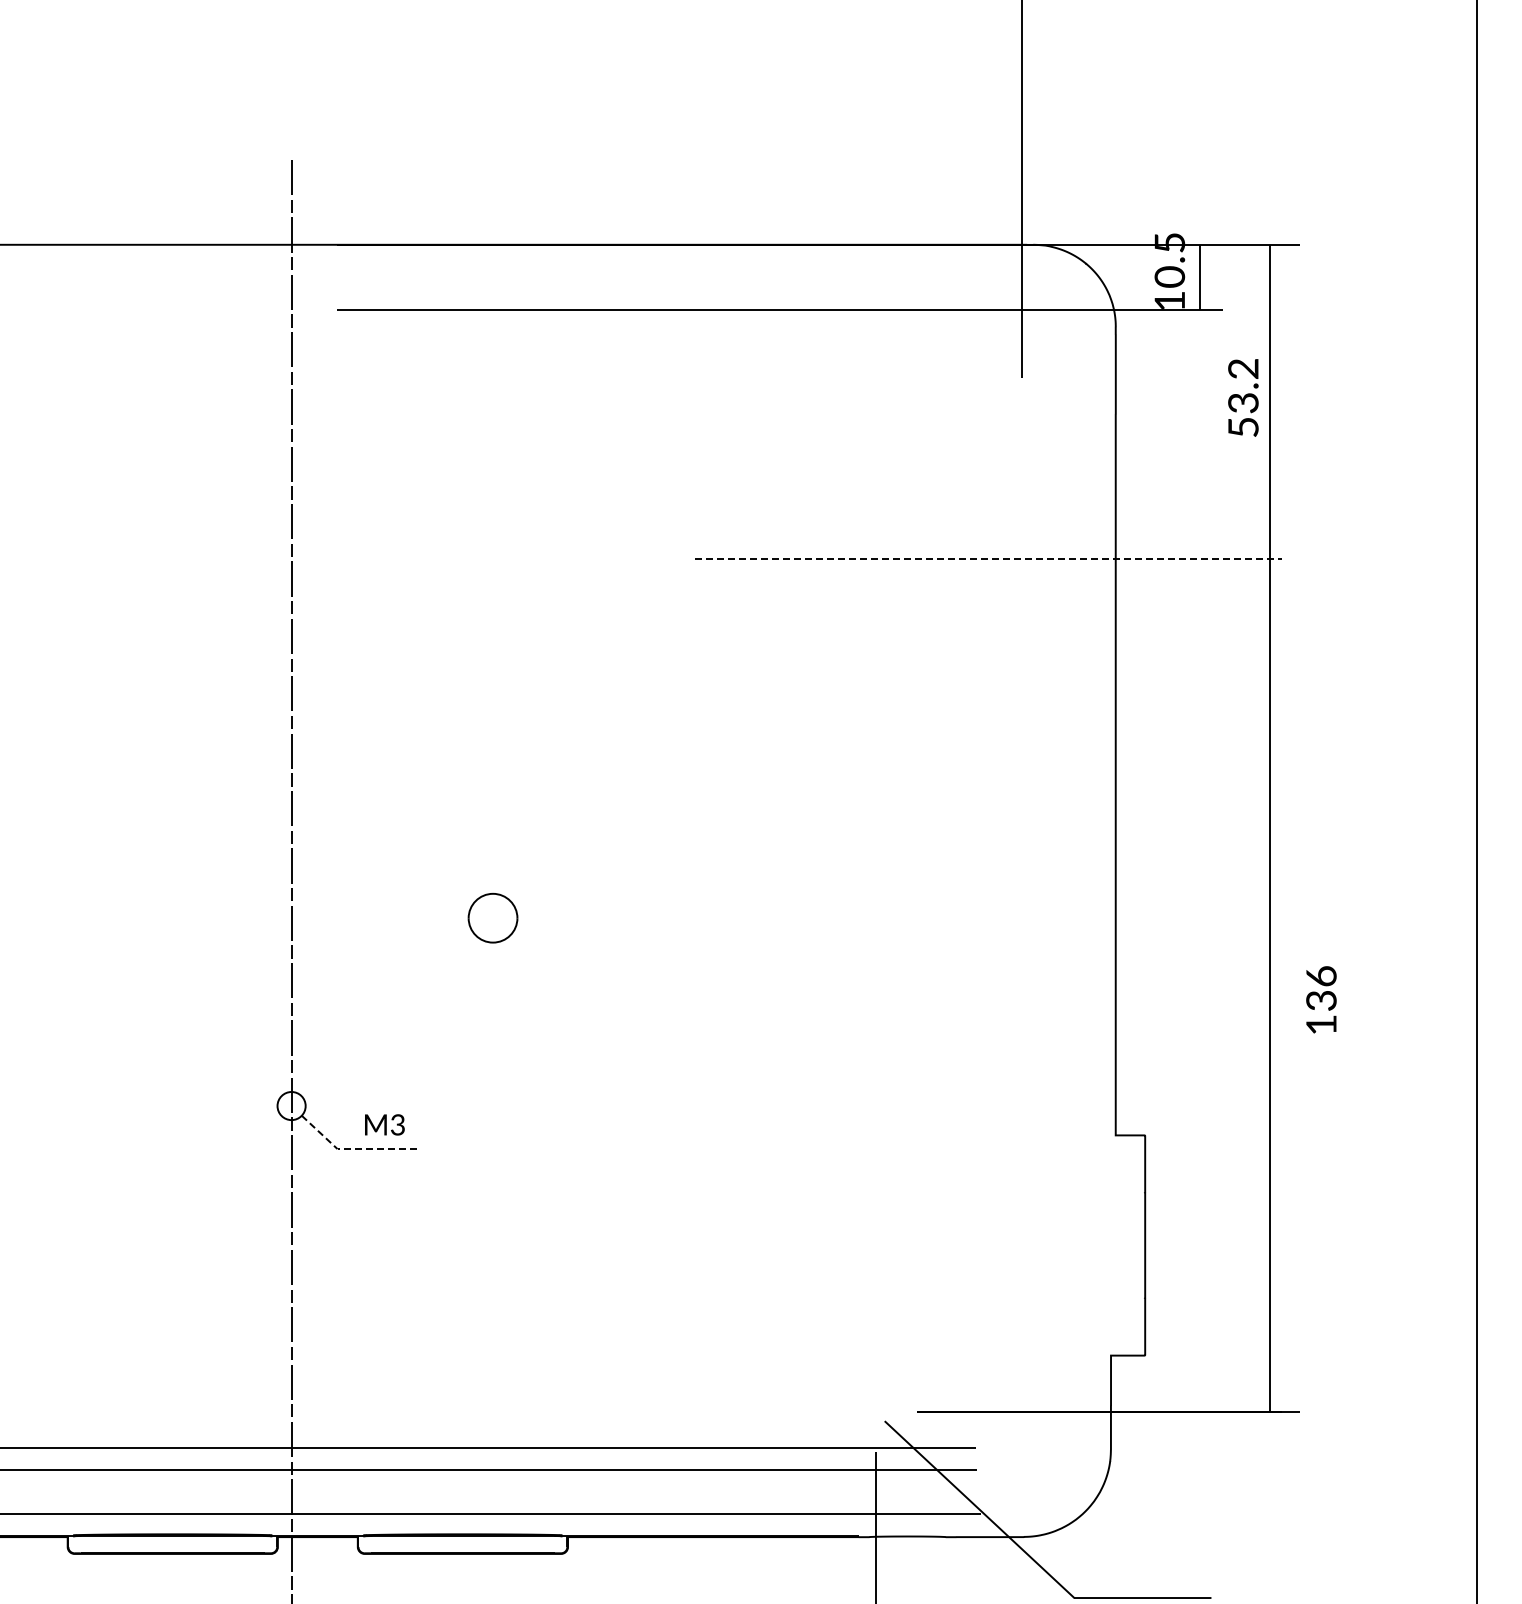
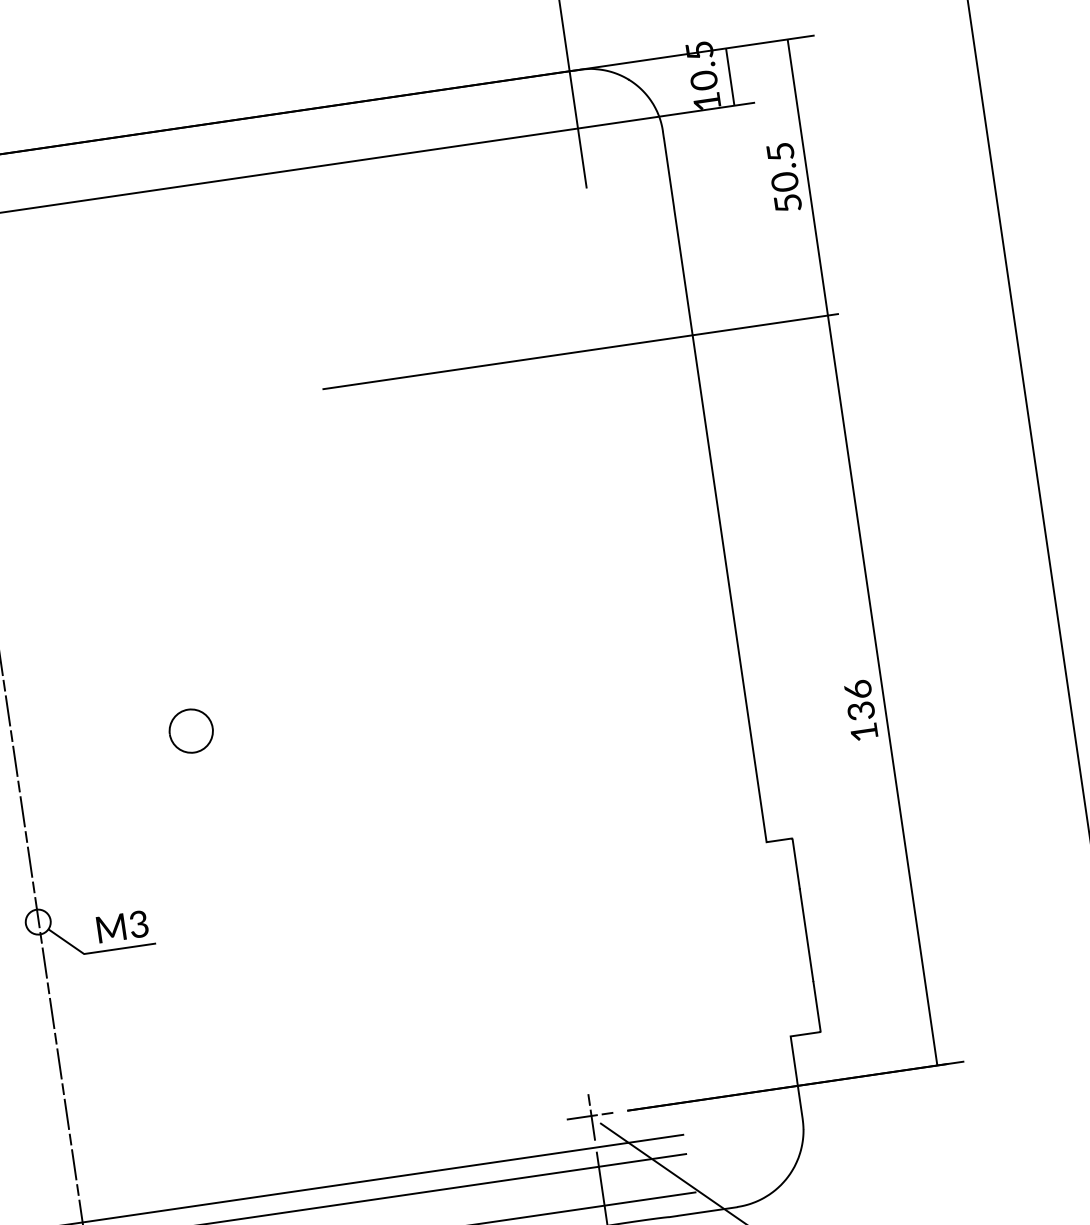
text: (1243, 386) -> (782, 167), 53.2 -> 50.5
line: (988, 558) -> (580, 351), dashed -> solid
text: (1321, 999) -> (861, 709), moved
part: (384, 1124) -> (122, 926), size x1.43
line: (353, 1149) -> (98, 952), dashed -> solid
part: (874, 1413) -> (590, 1117), added

